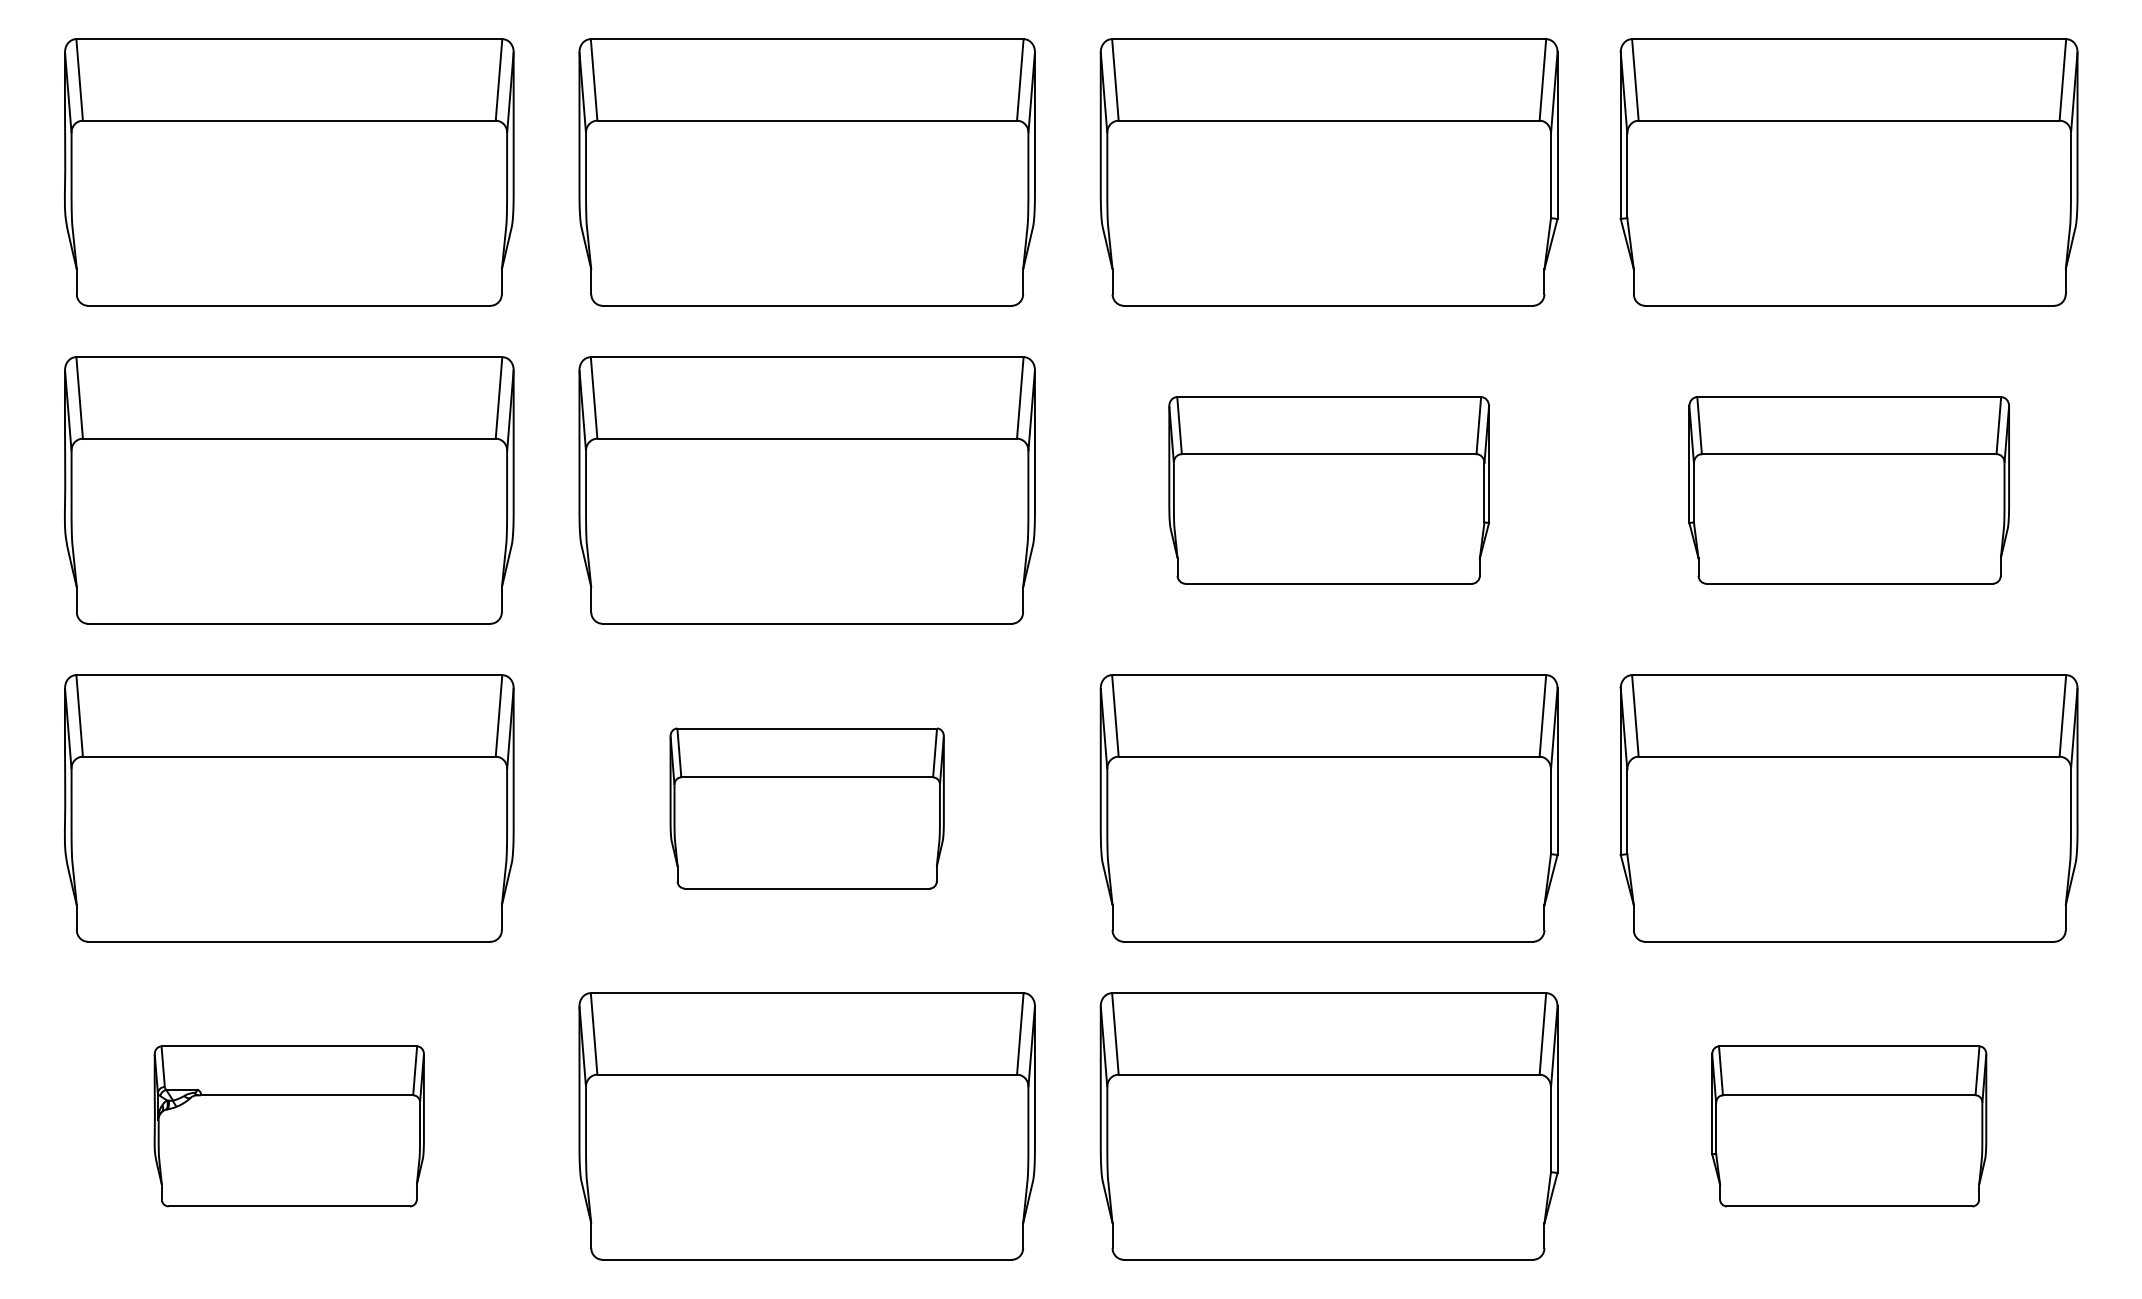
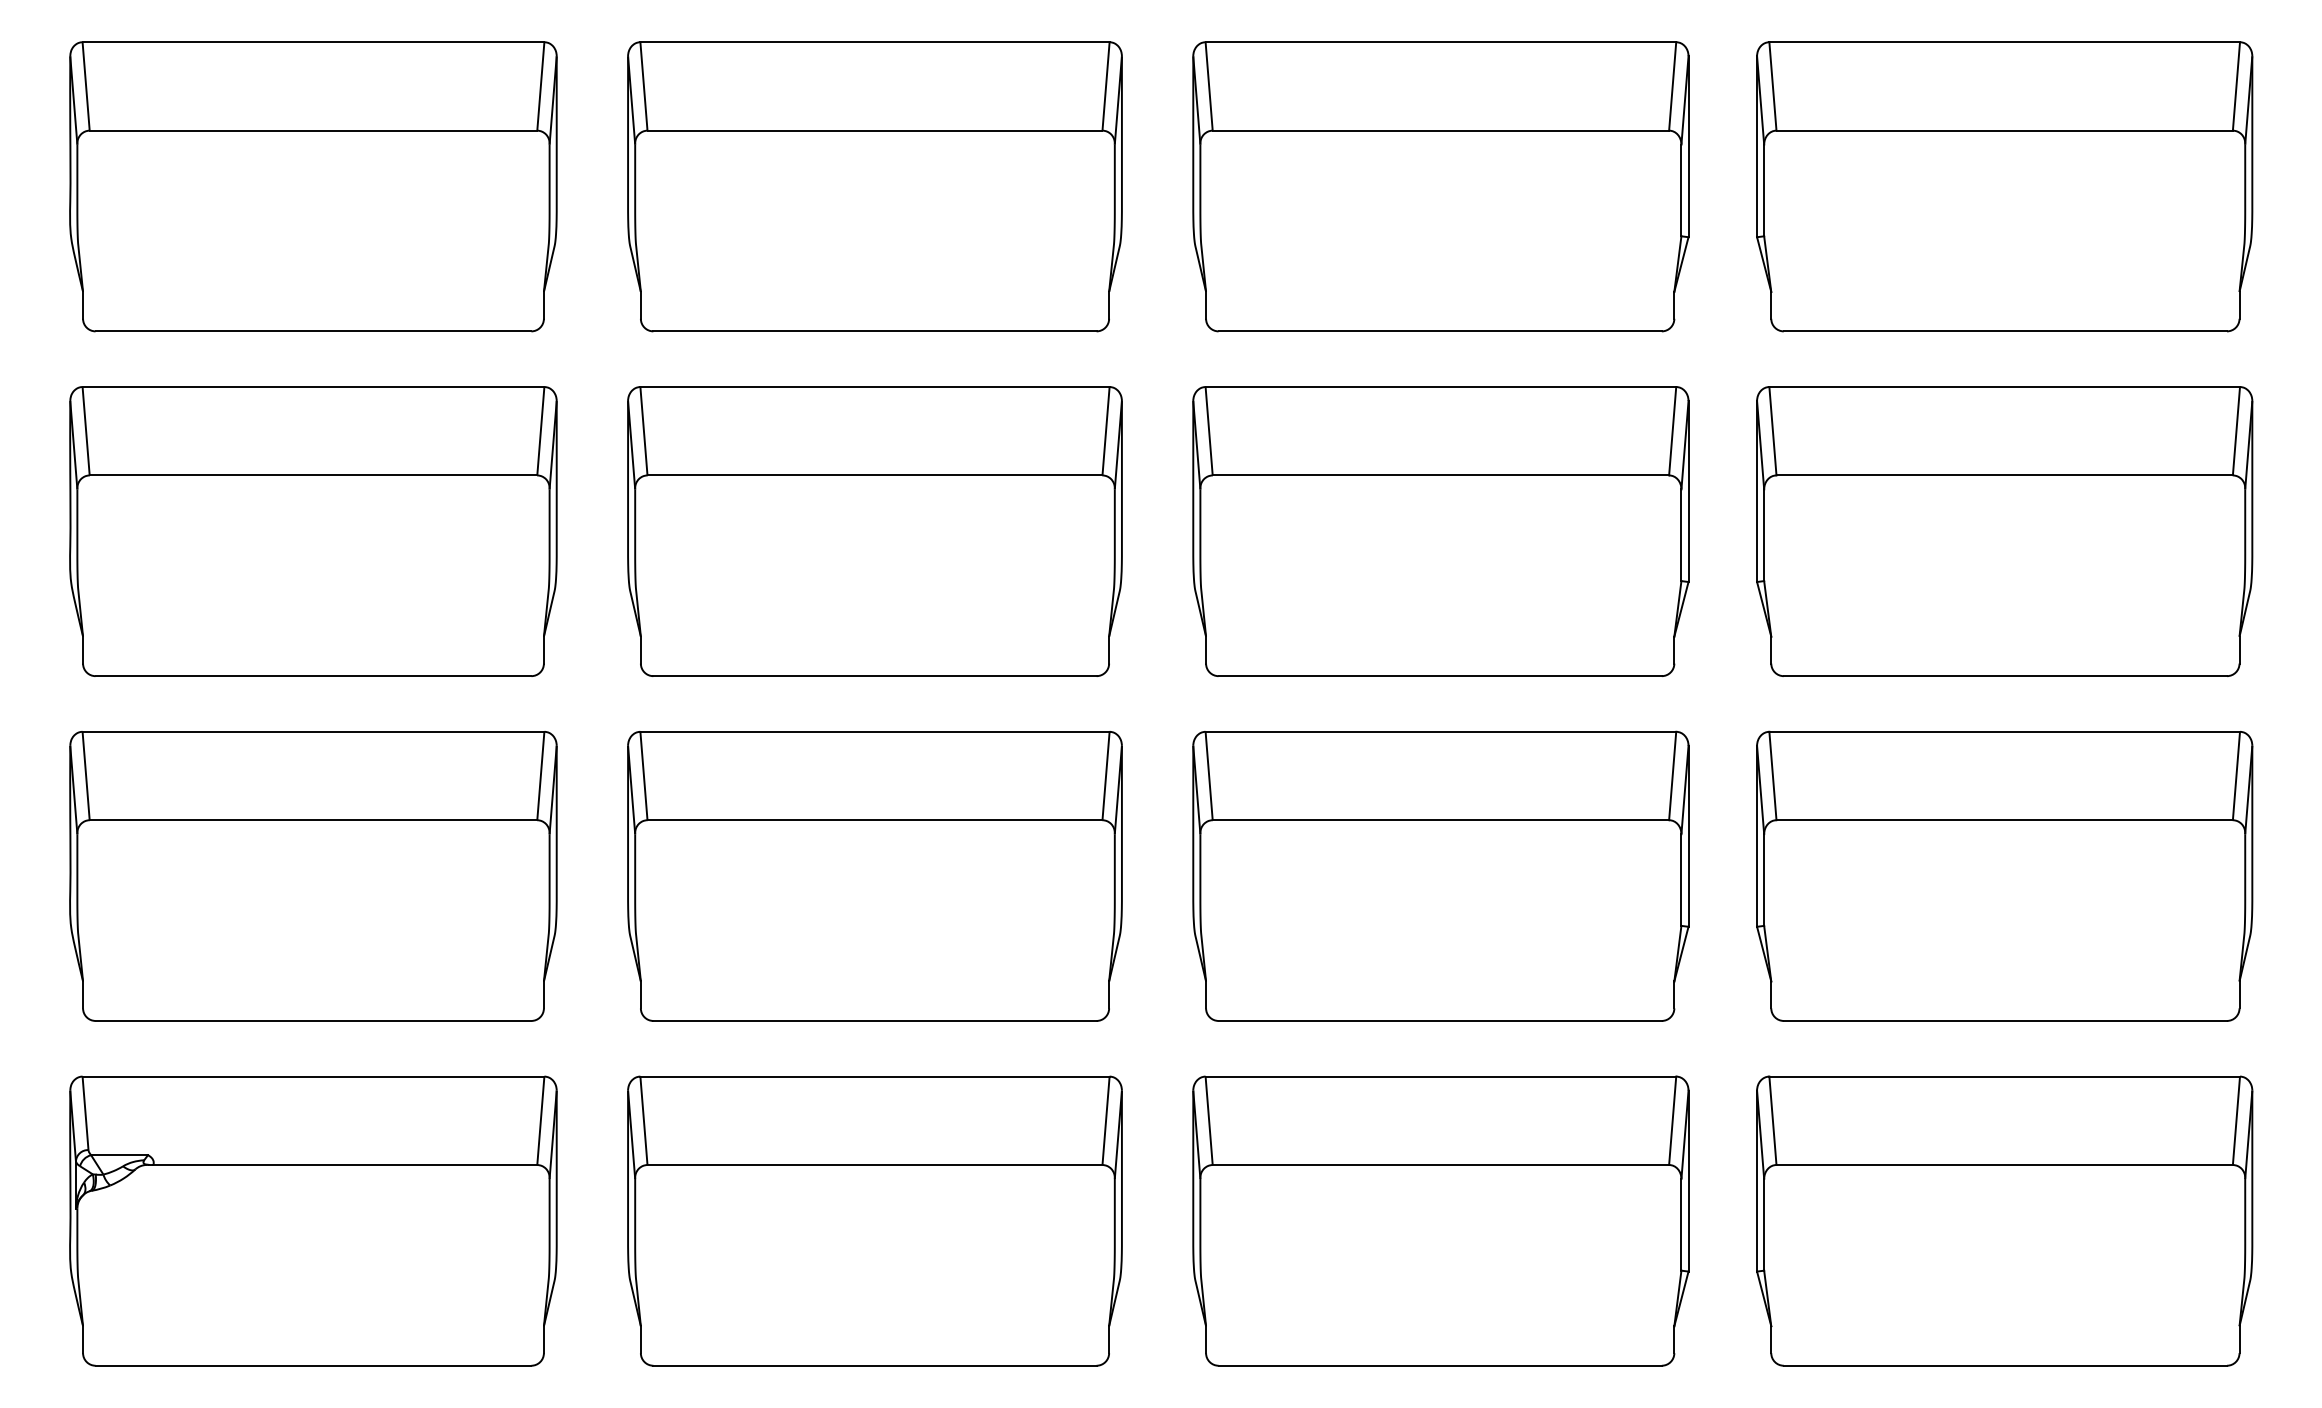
part: (1328, 490) -> (1440, 531), size x1.43
part: (1848, 490) -> (2004, 531), size x1.43
part: (806, 808) -> (874, 876), size x1.67
part: (289, 1125) -> (313, 1220), size x1.67
part: (1848, 1125) -> (2004, 1220), size x1.67

